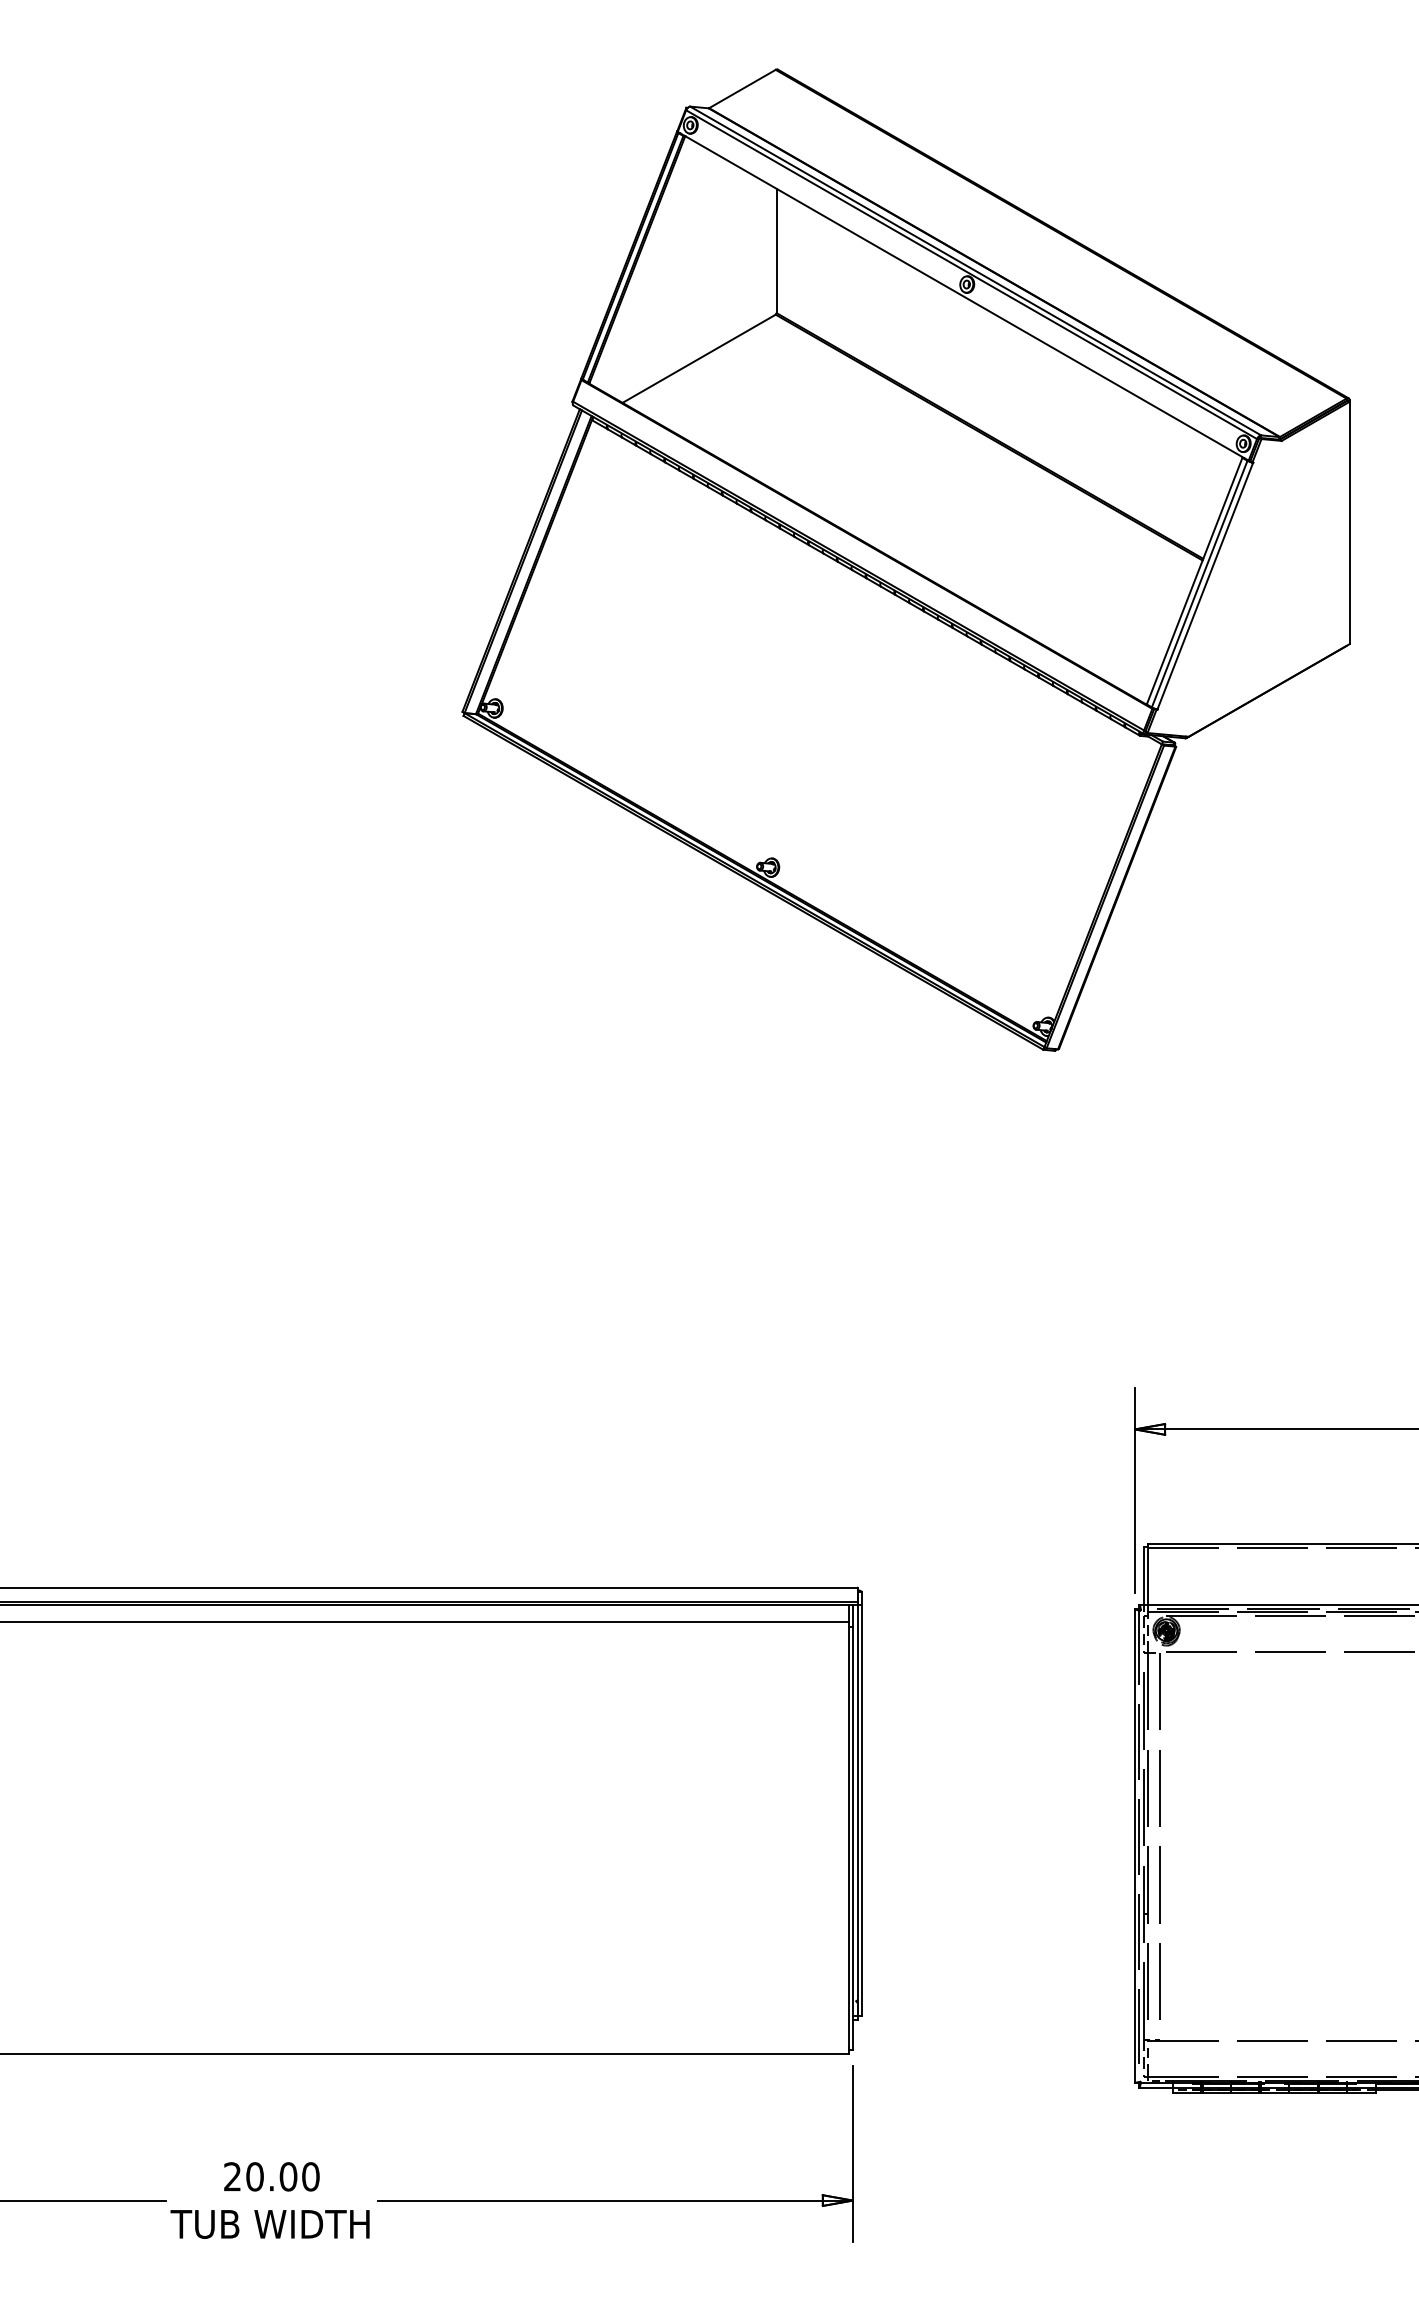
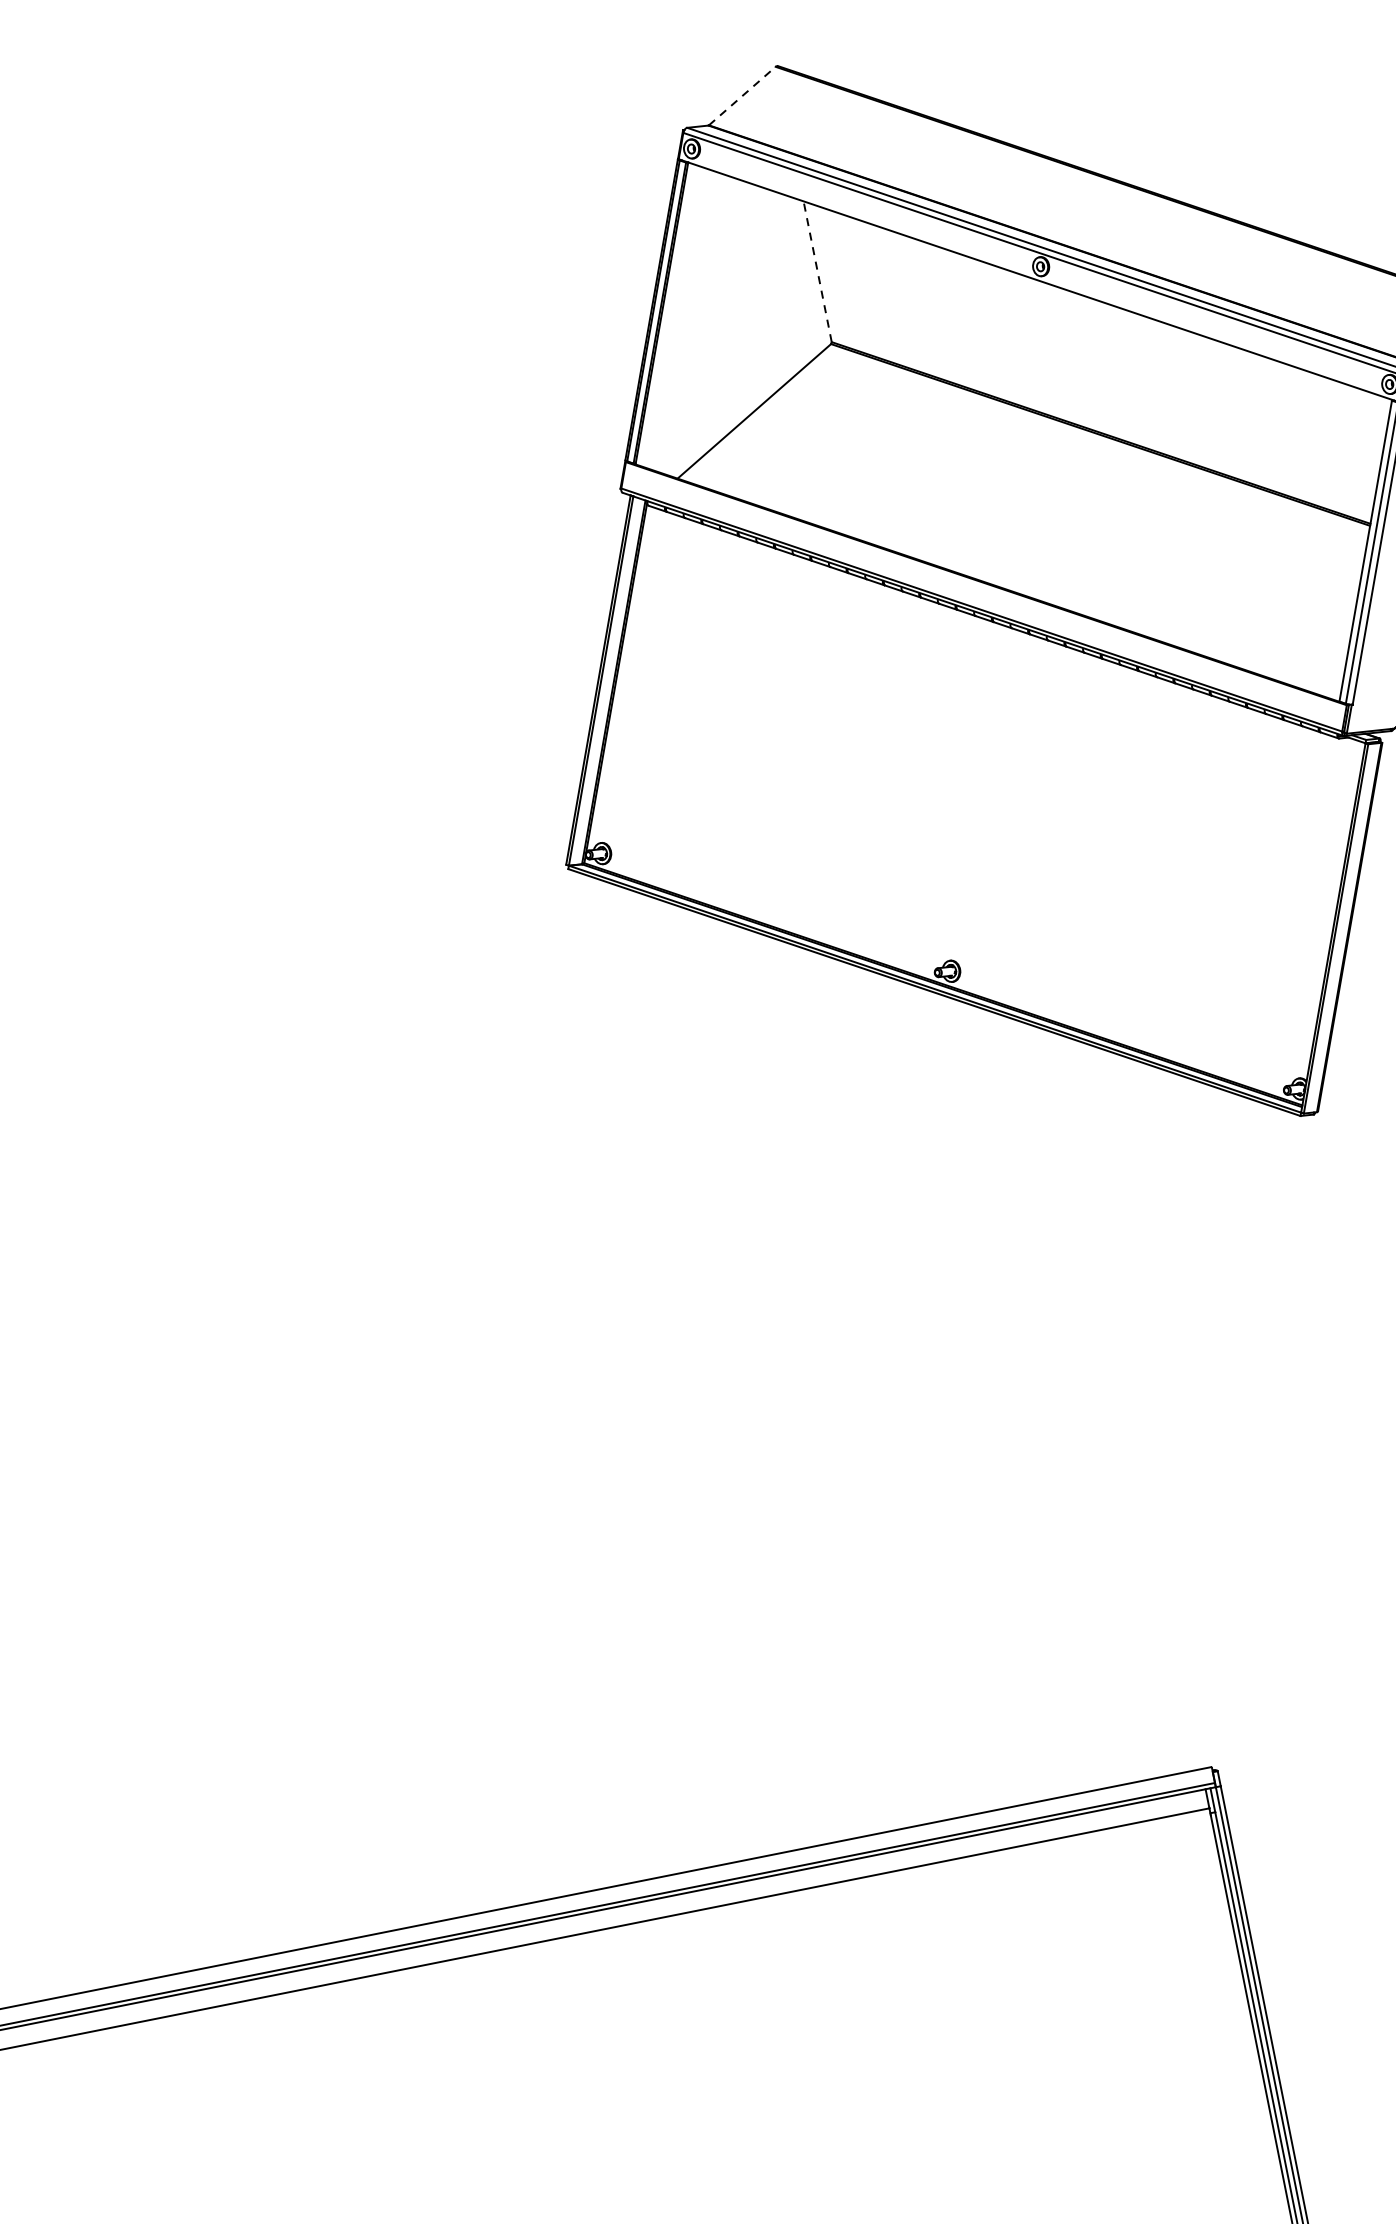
line: (742, 88) -> (742, 95), solid -> dashed
line: (776, 250) -> (817, 271), solid -> dashed

